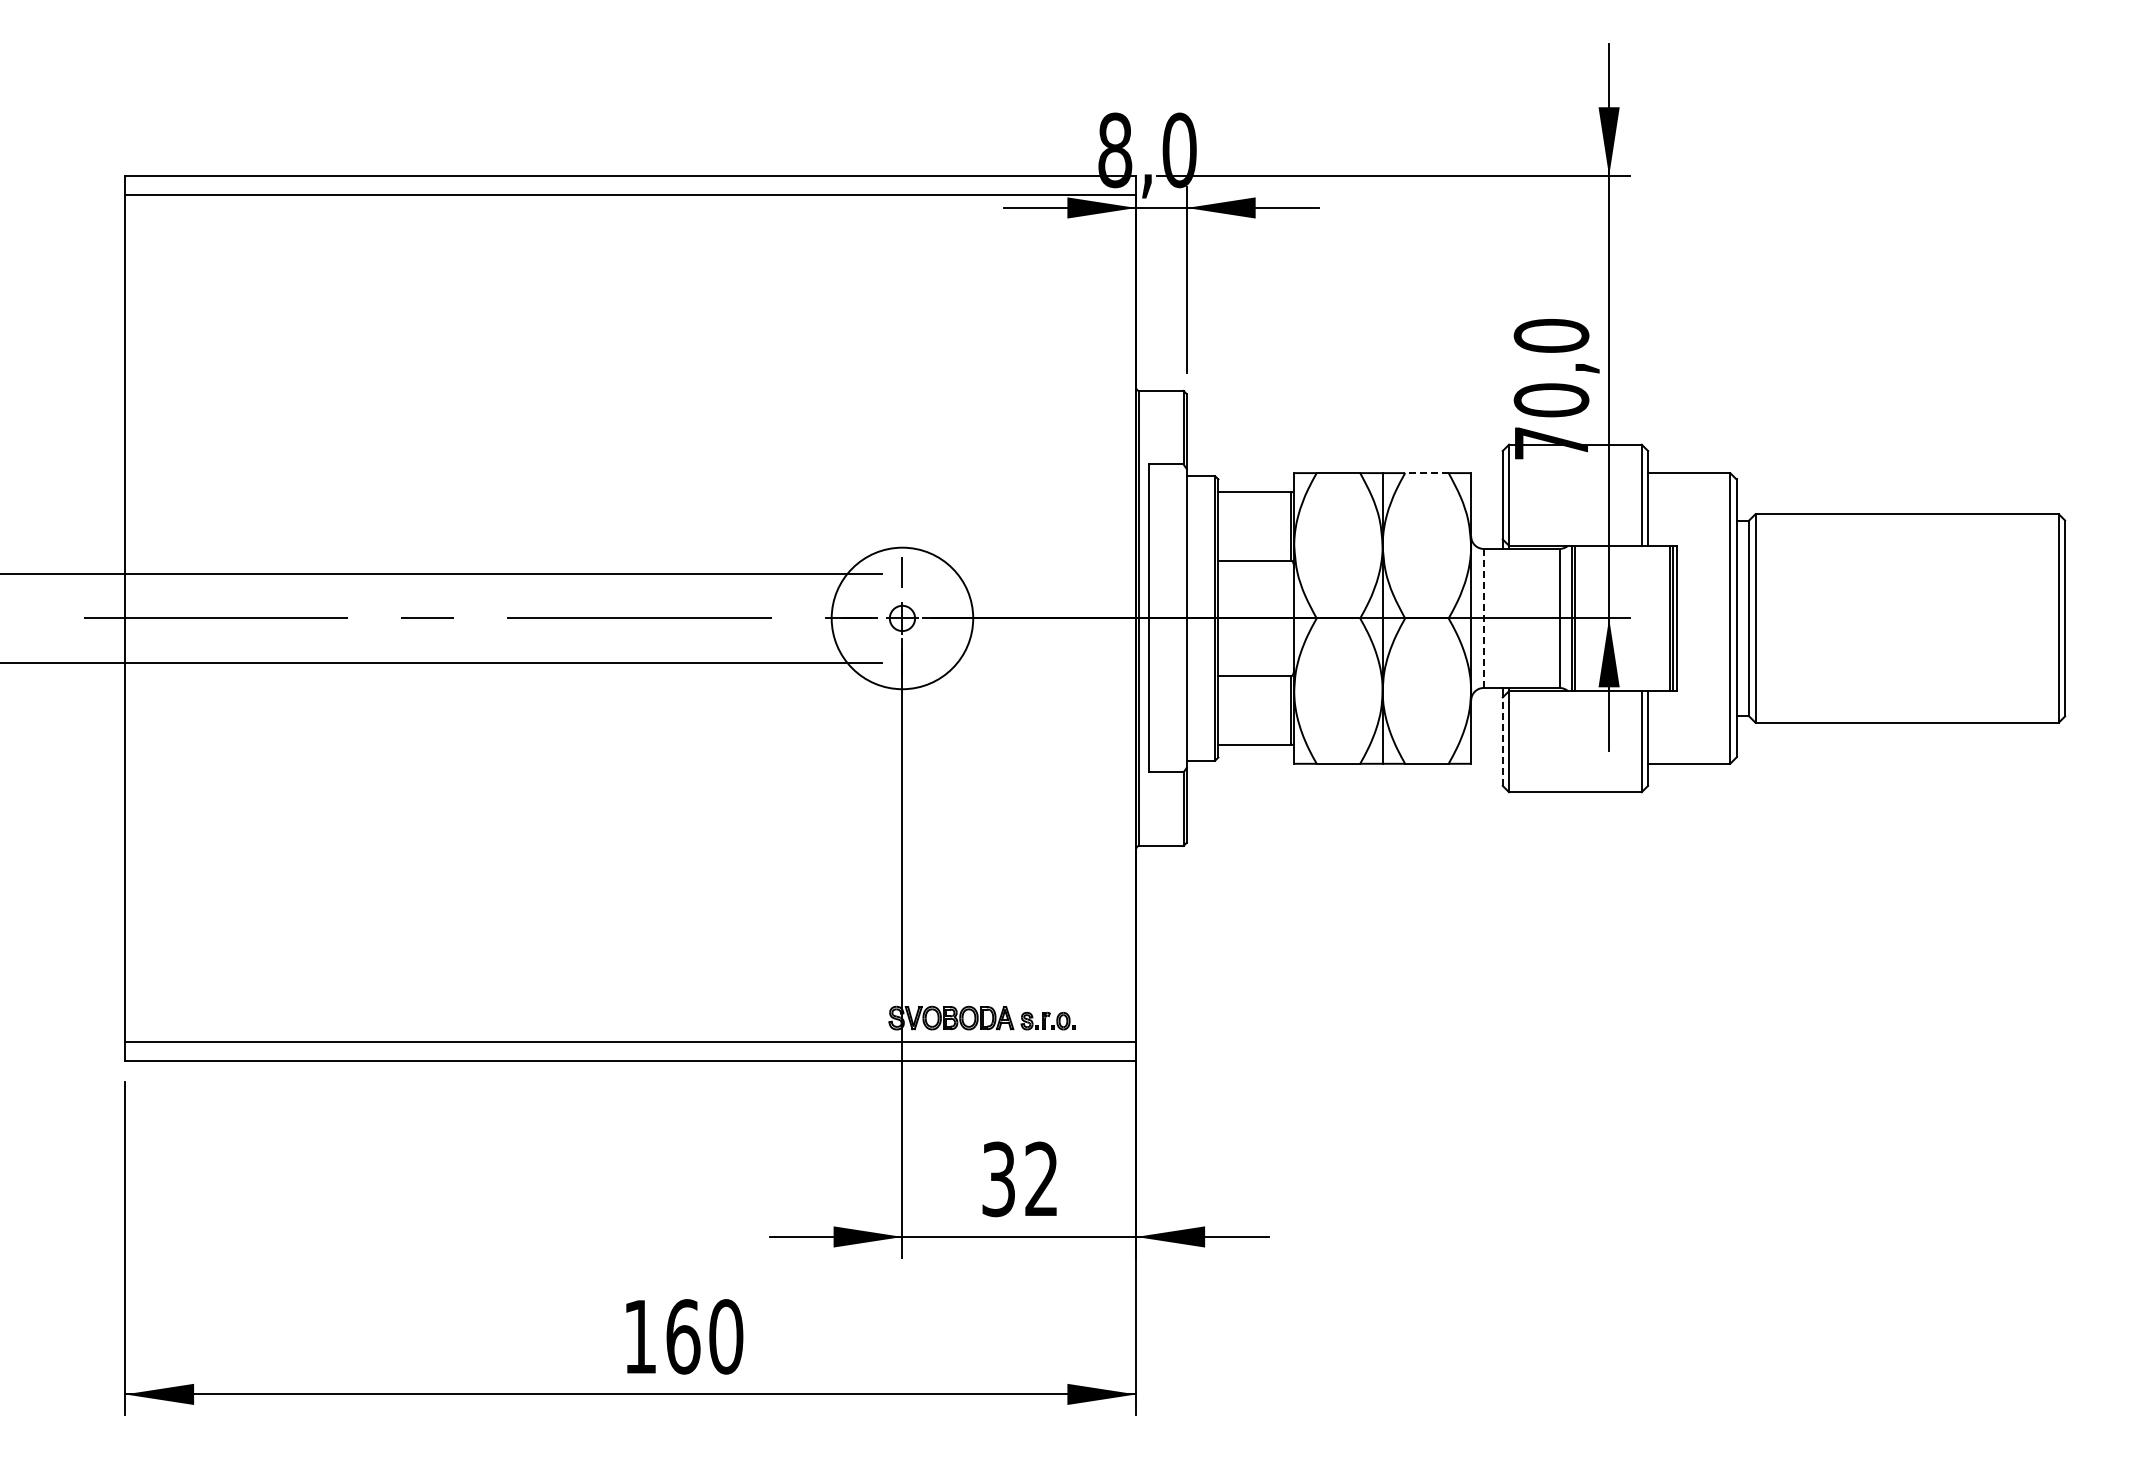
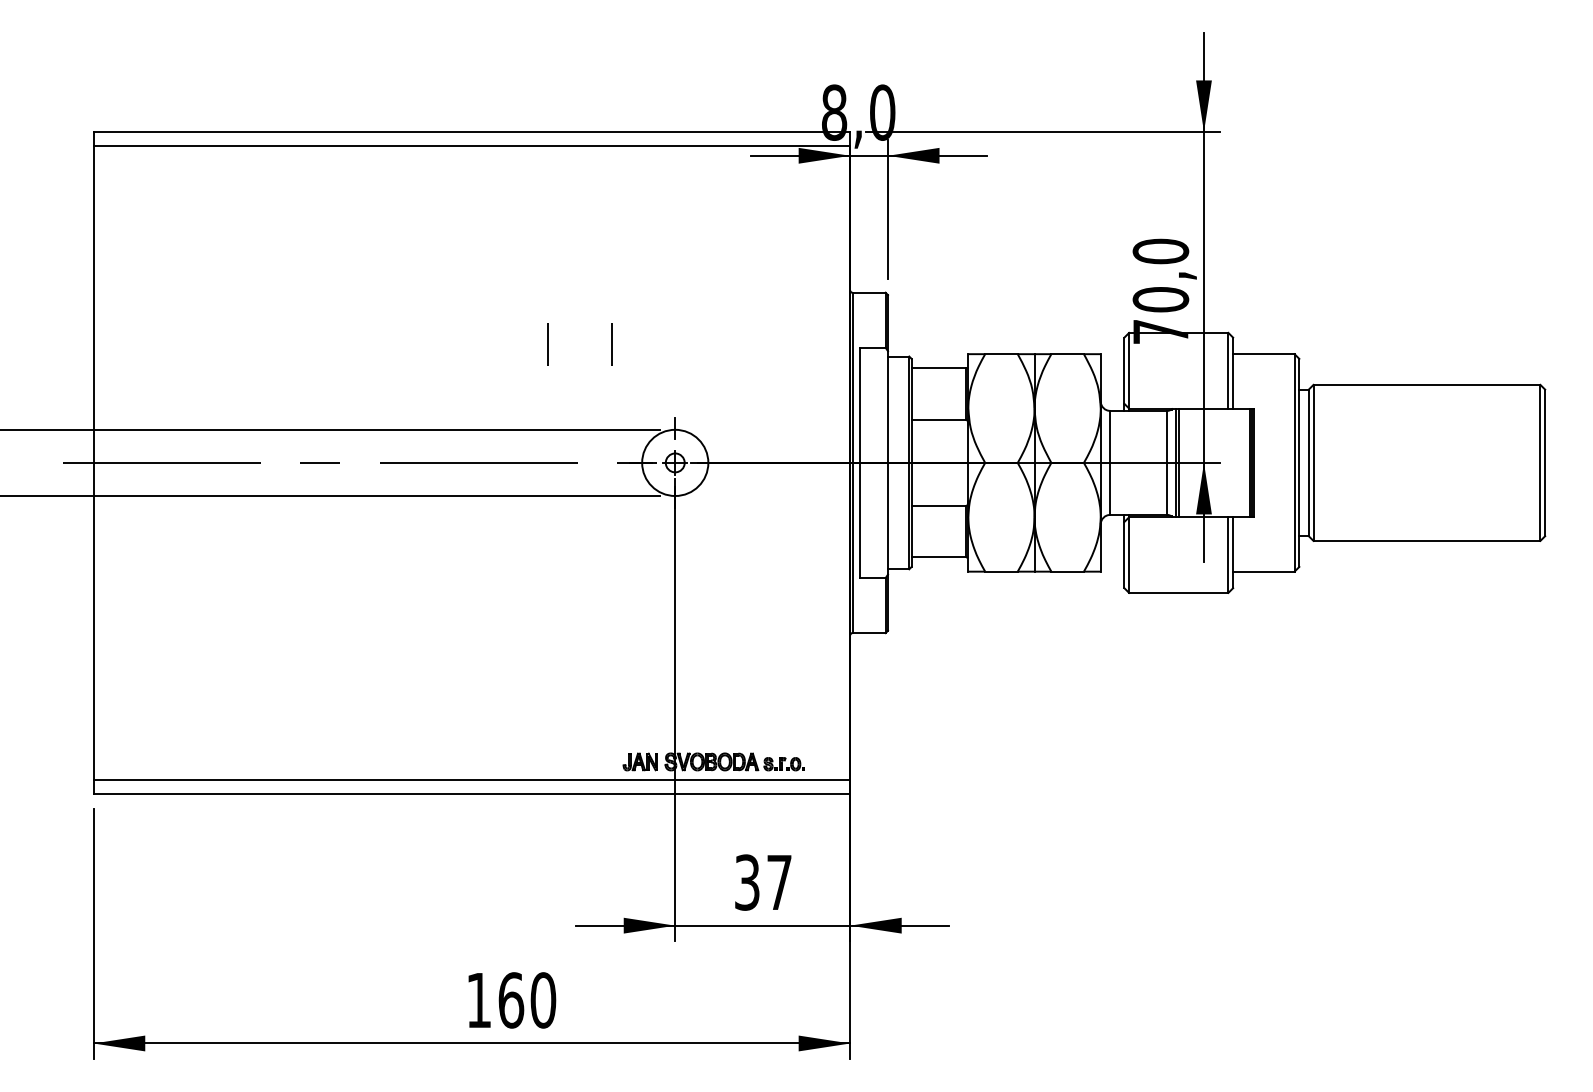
line: (731, 460) -> (547, 344), added
line: (817, 460) -> (611, 344), added
line: (1426, 473) -> (1067, 354), dashed -> solid
circle: (902, 618) -> (675, 462), size x0.62
line: (1483, 618) -> (1109, 462), dashed -> solid
line: (1502, 741) -> (1124, 554), dashed -> solid
part: (855, 1018) -> (640, 762), added
text: (1041, 1178) -> (779, 881), 32 -> 37

